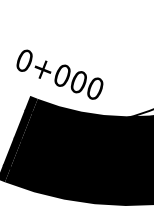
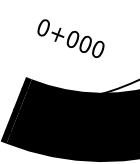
text: (59, 74) -> (70, 38), moved

